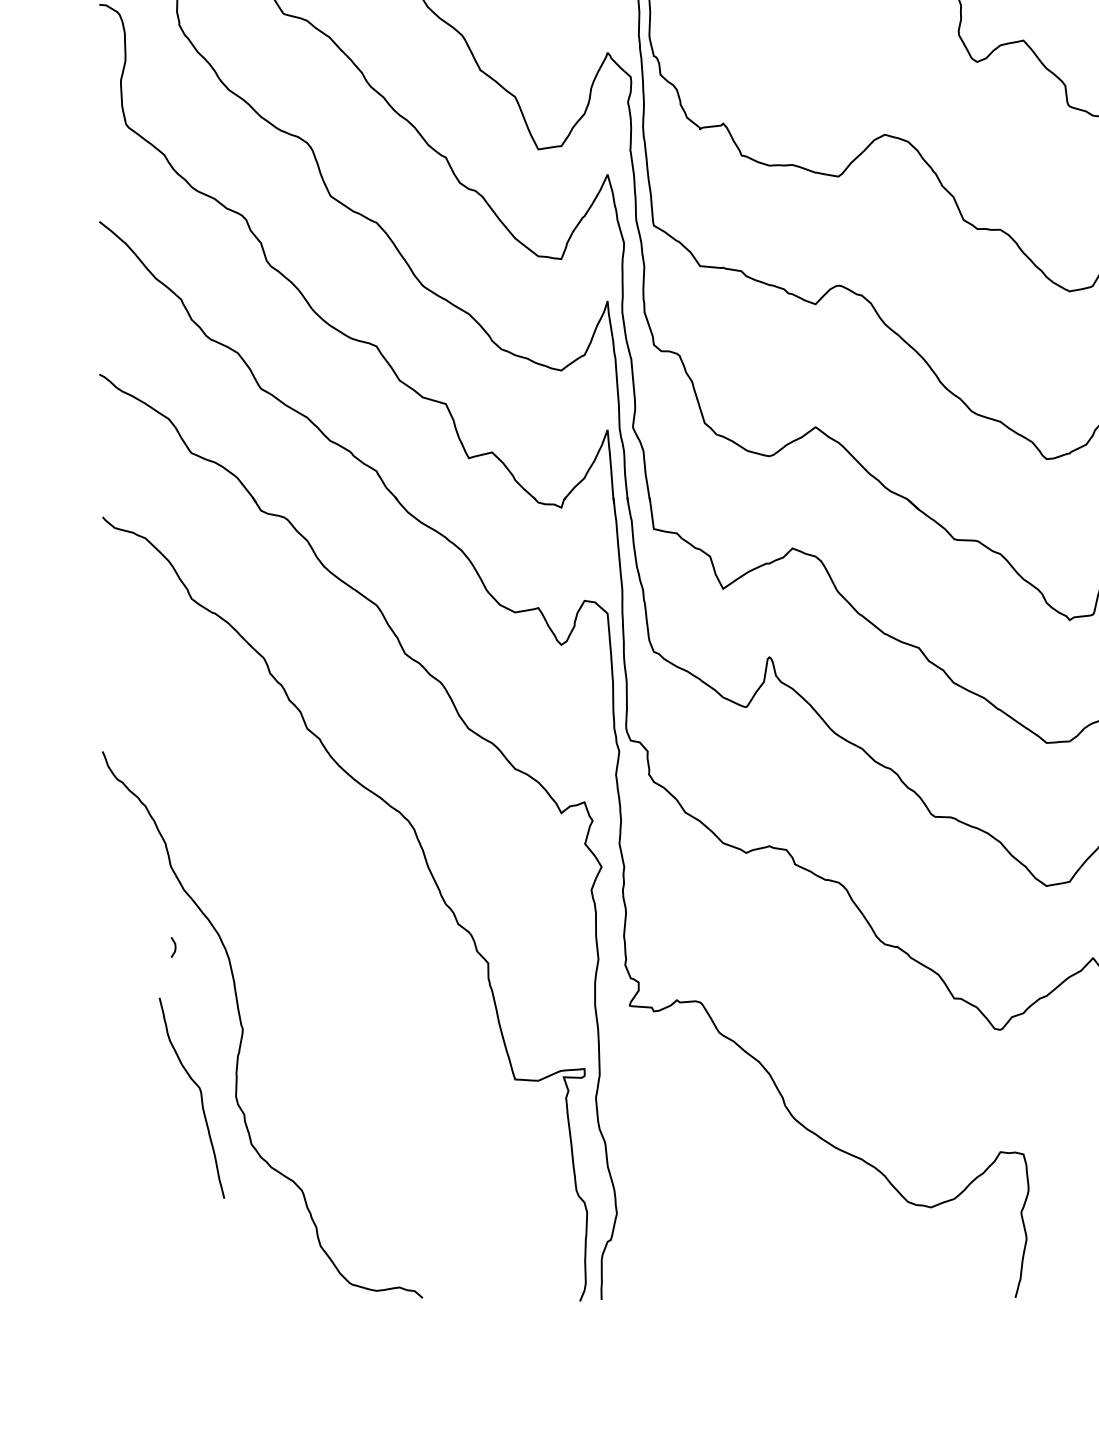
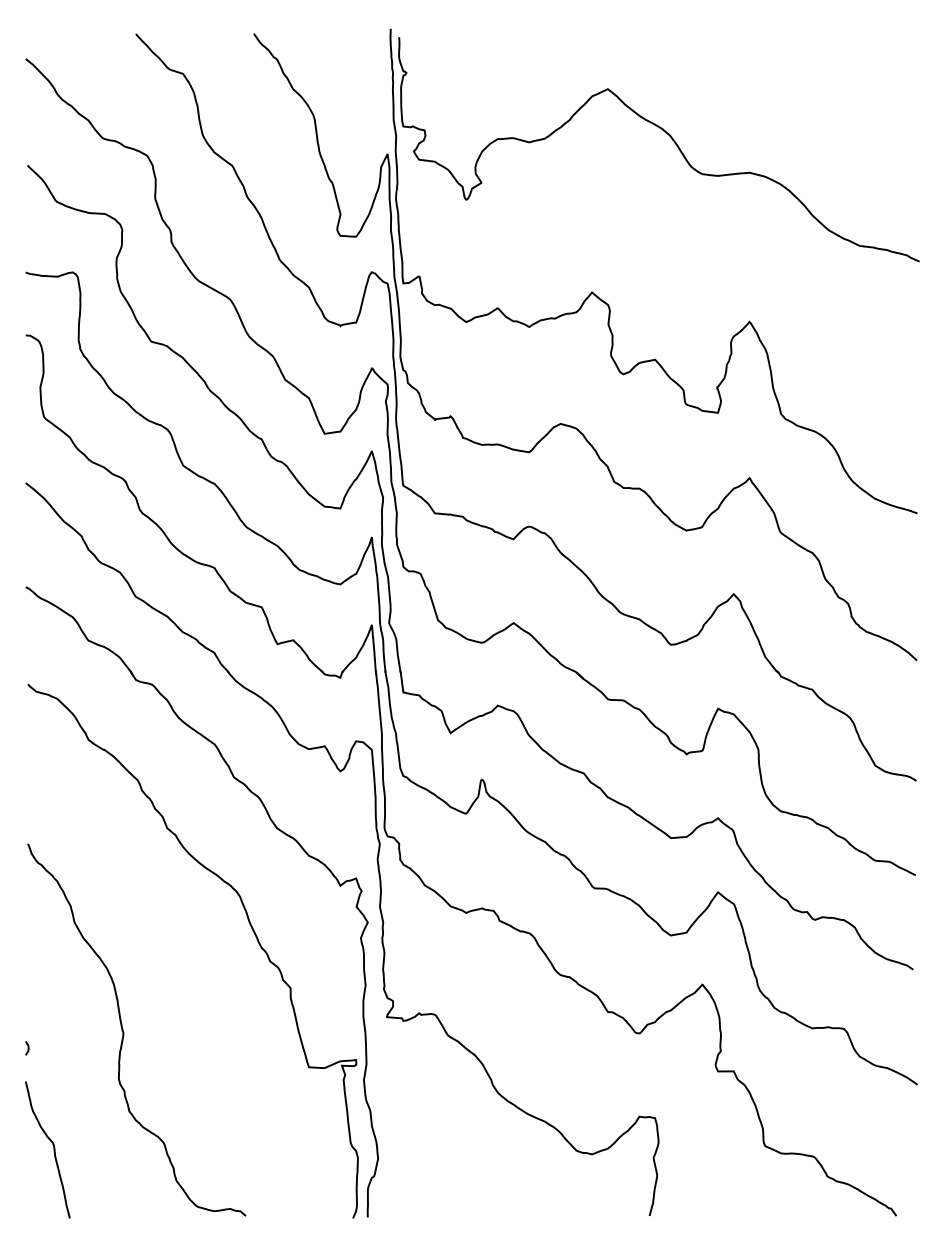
line: (173, 947) -> (27, 1048), moved
curve: (200, 1097) -> (53, 1149), moved

